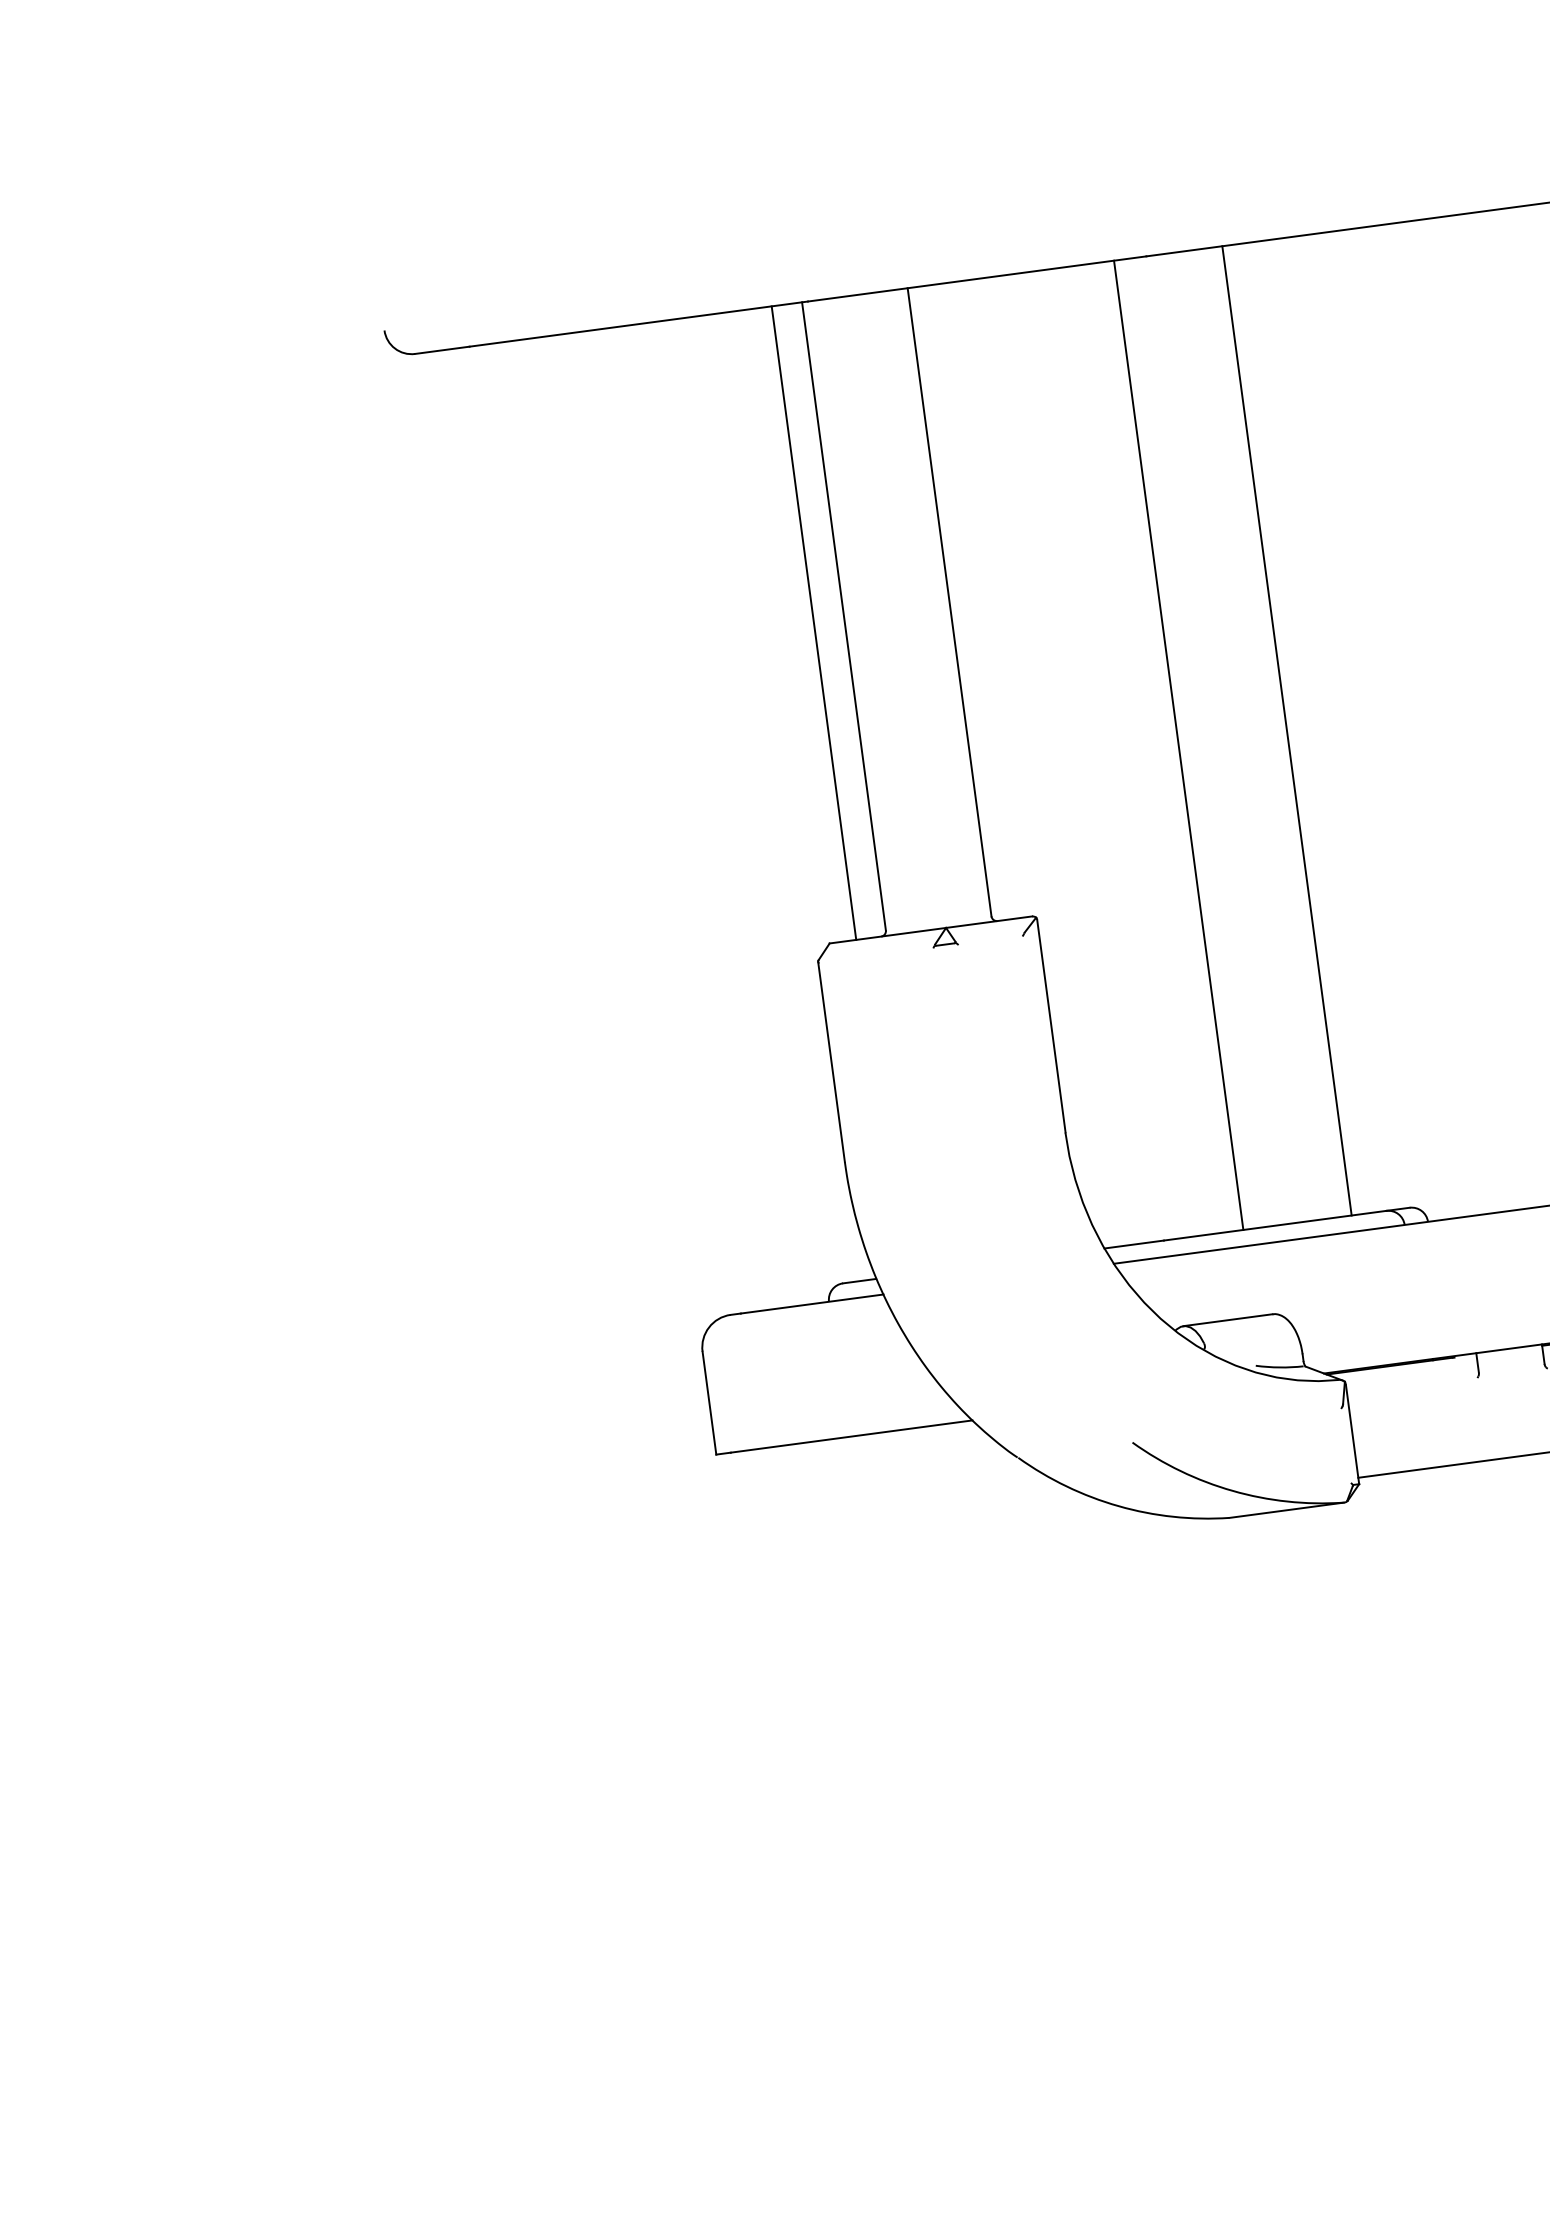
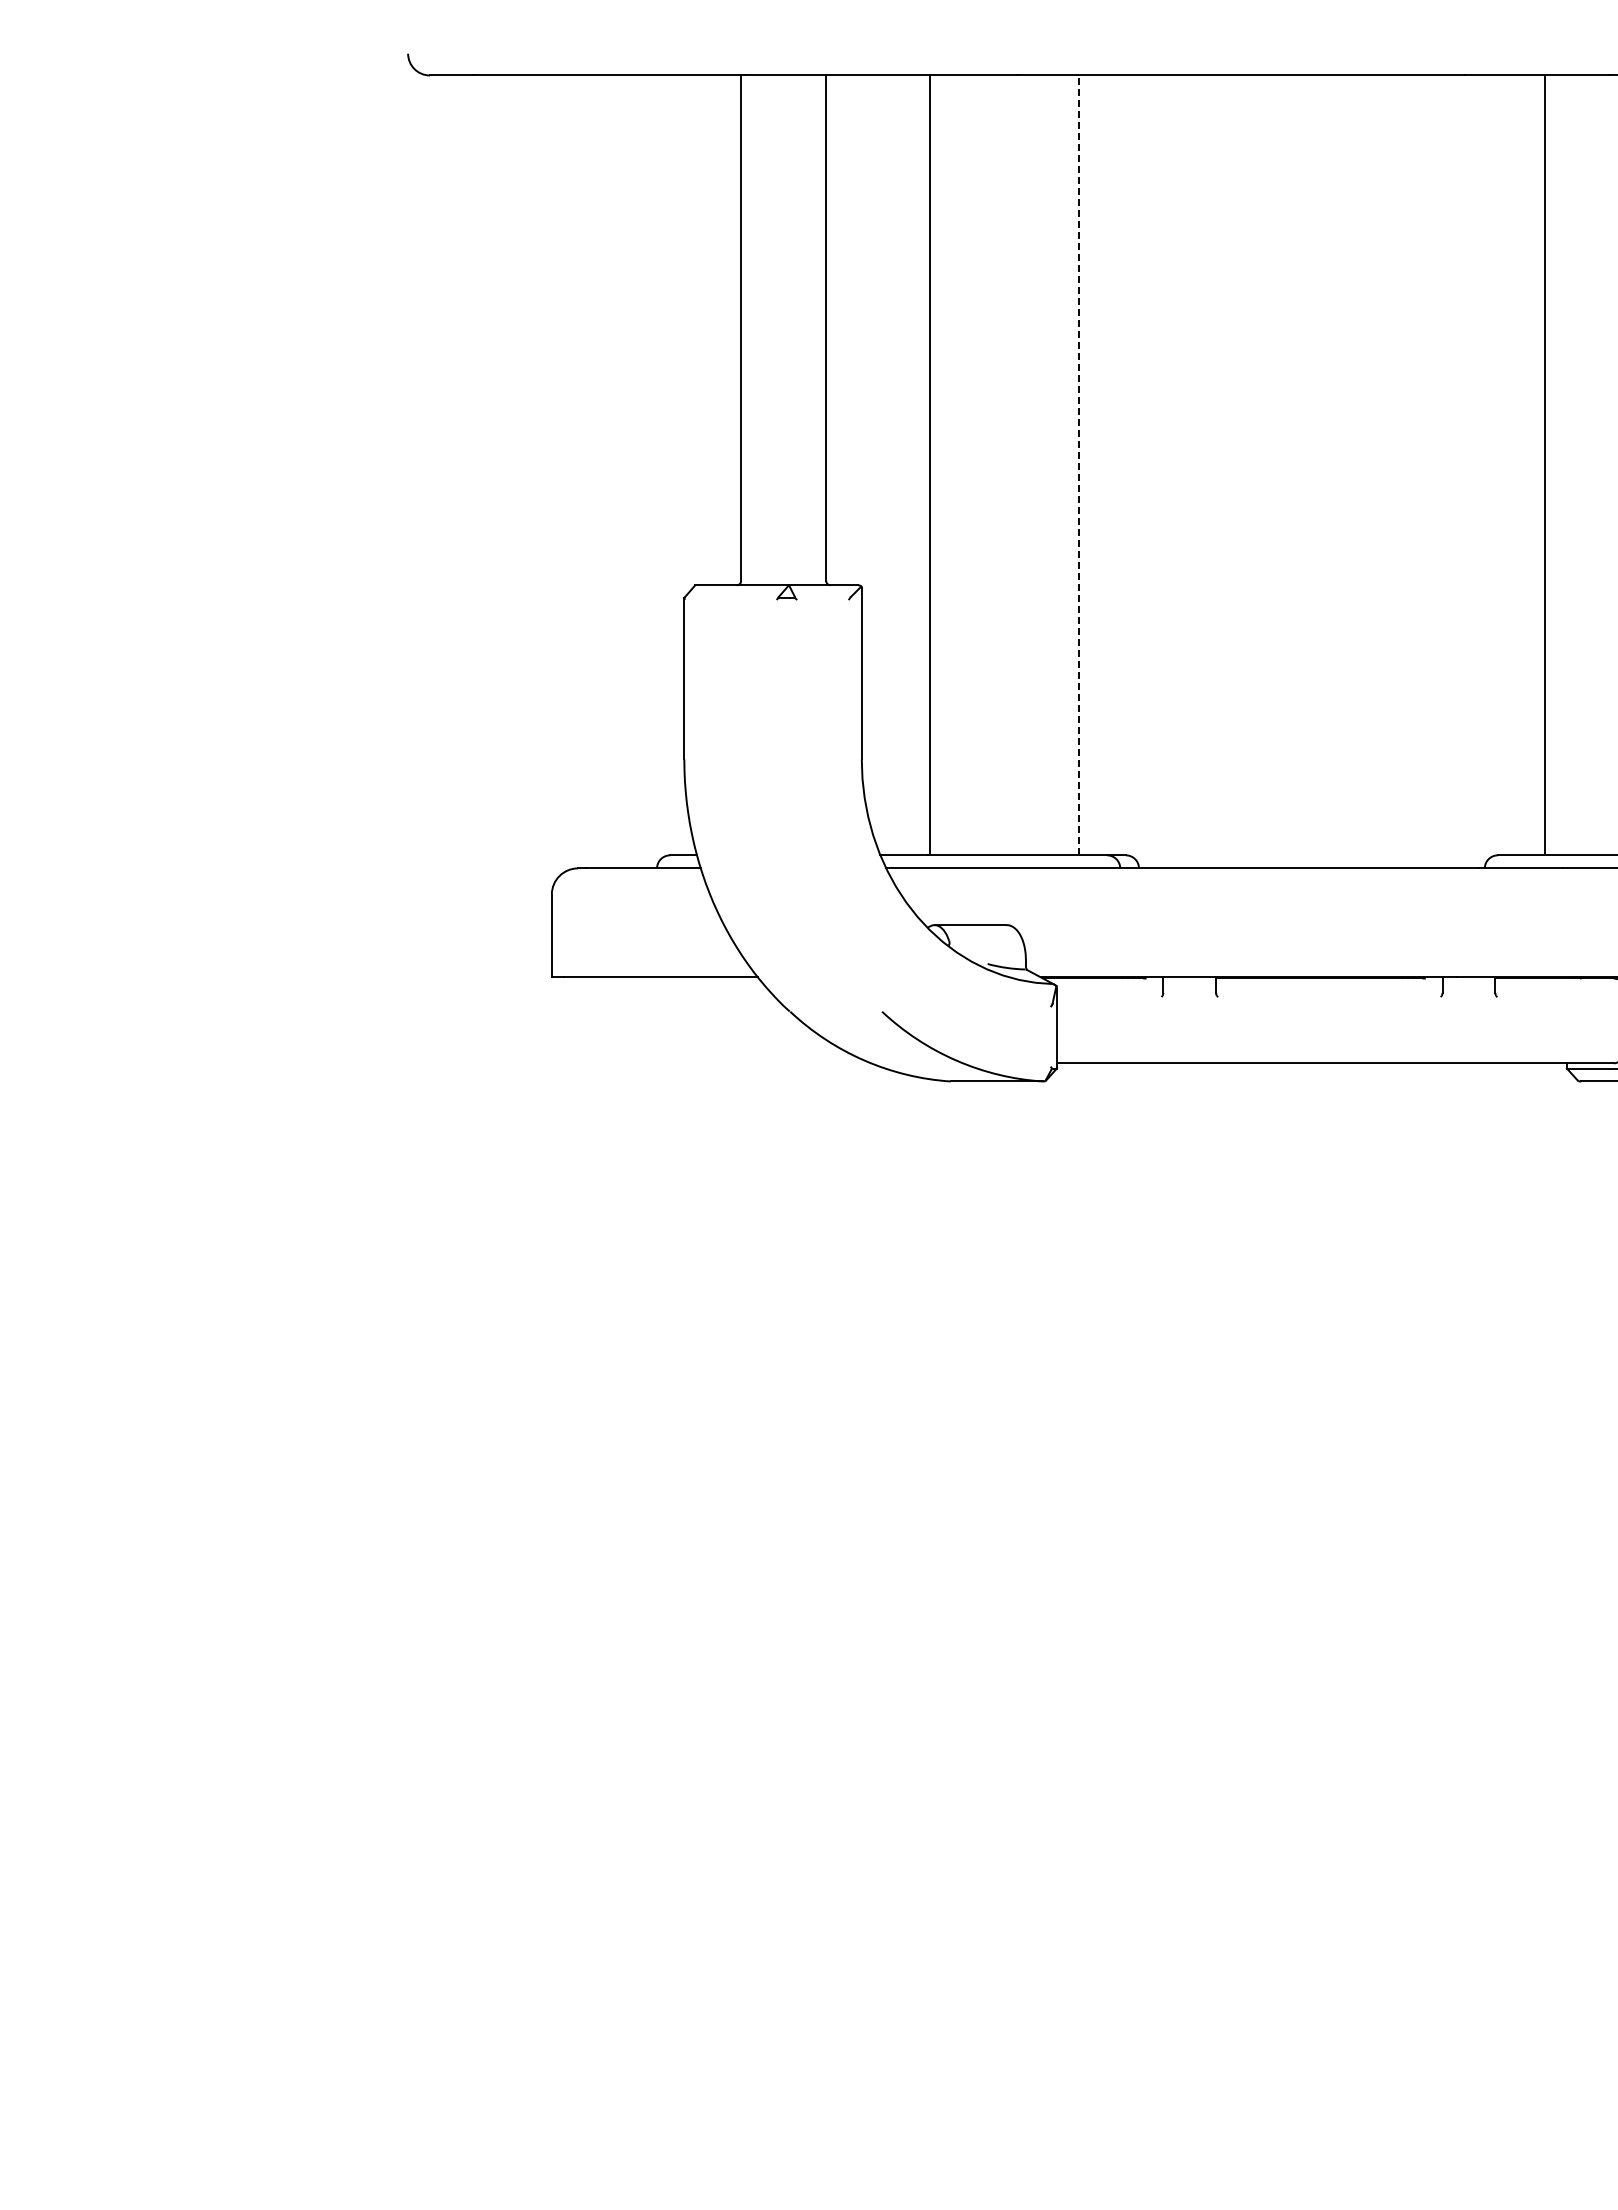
line: (813, 623) -> (716, 330), removed
line: (1287, 730) -> (1079, 465), solid -> dashed
line: (1179, 745) -> (930, 465), moved

